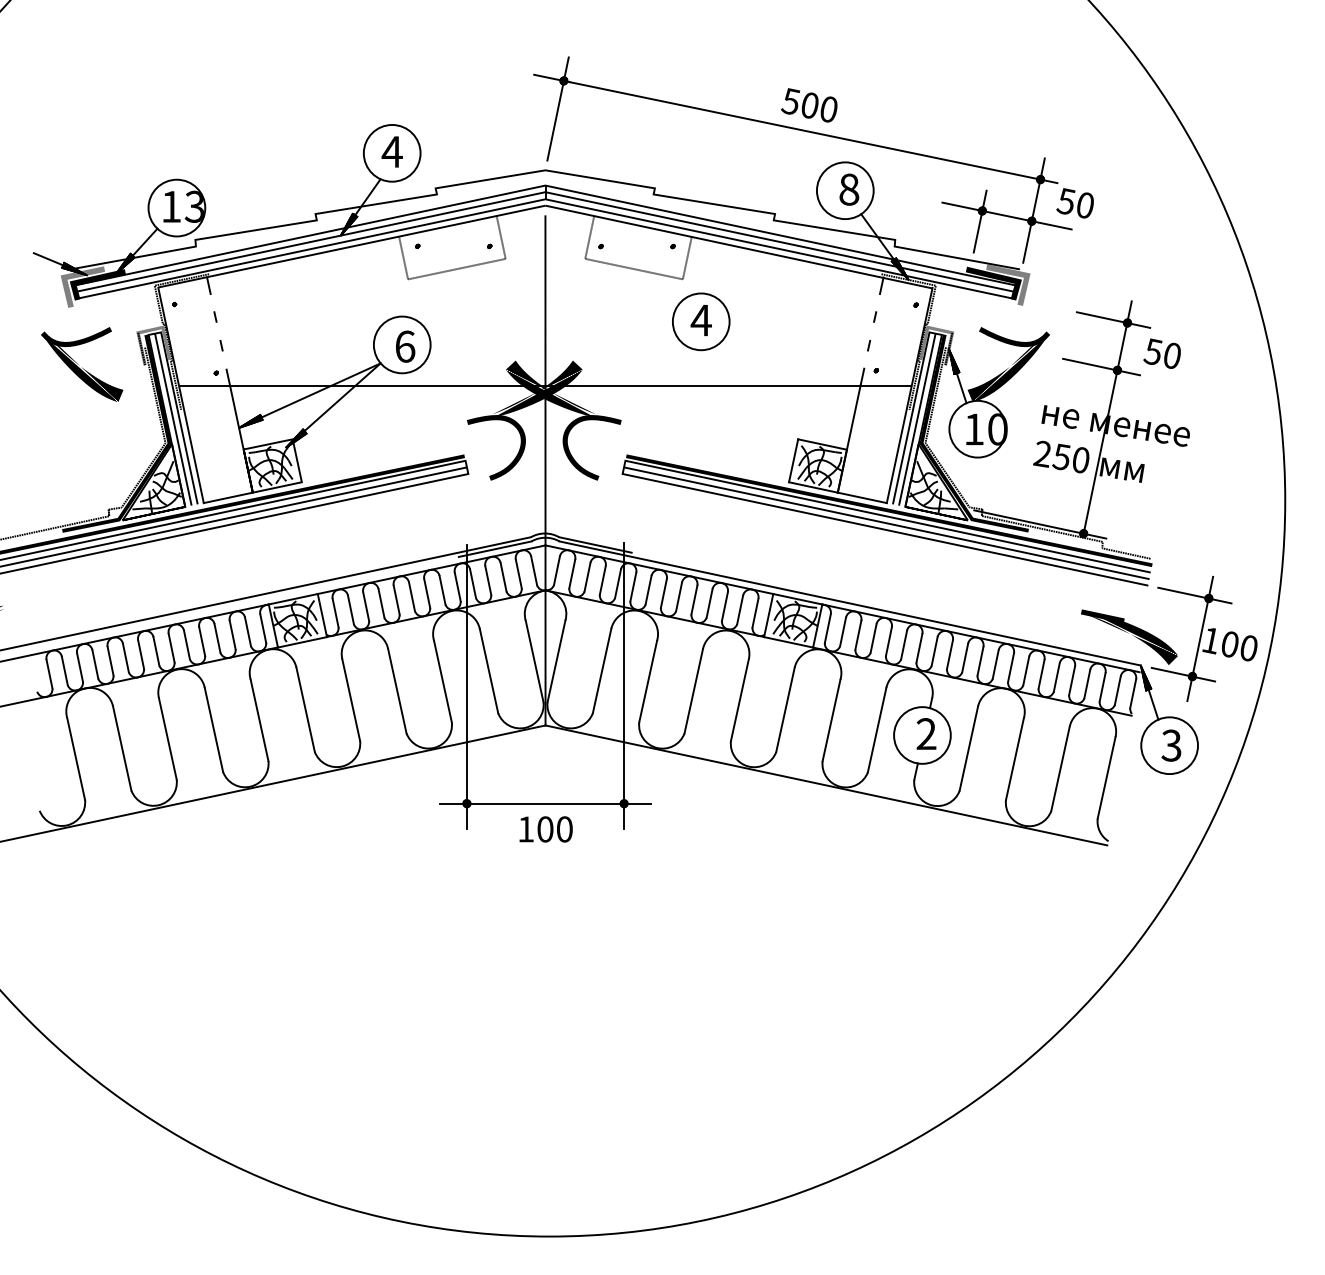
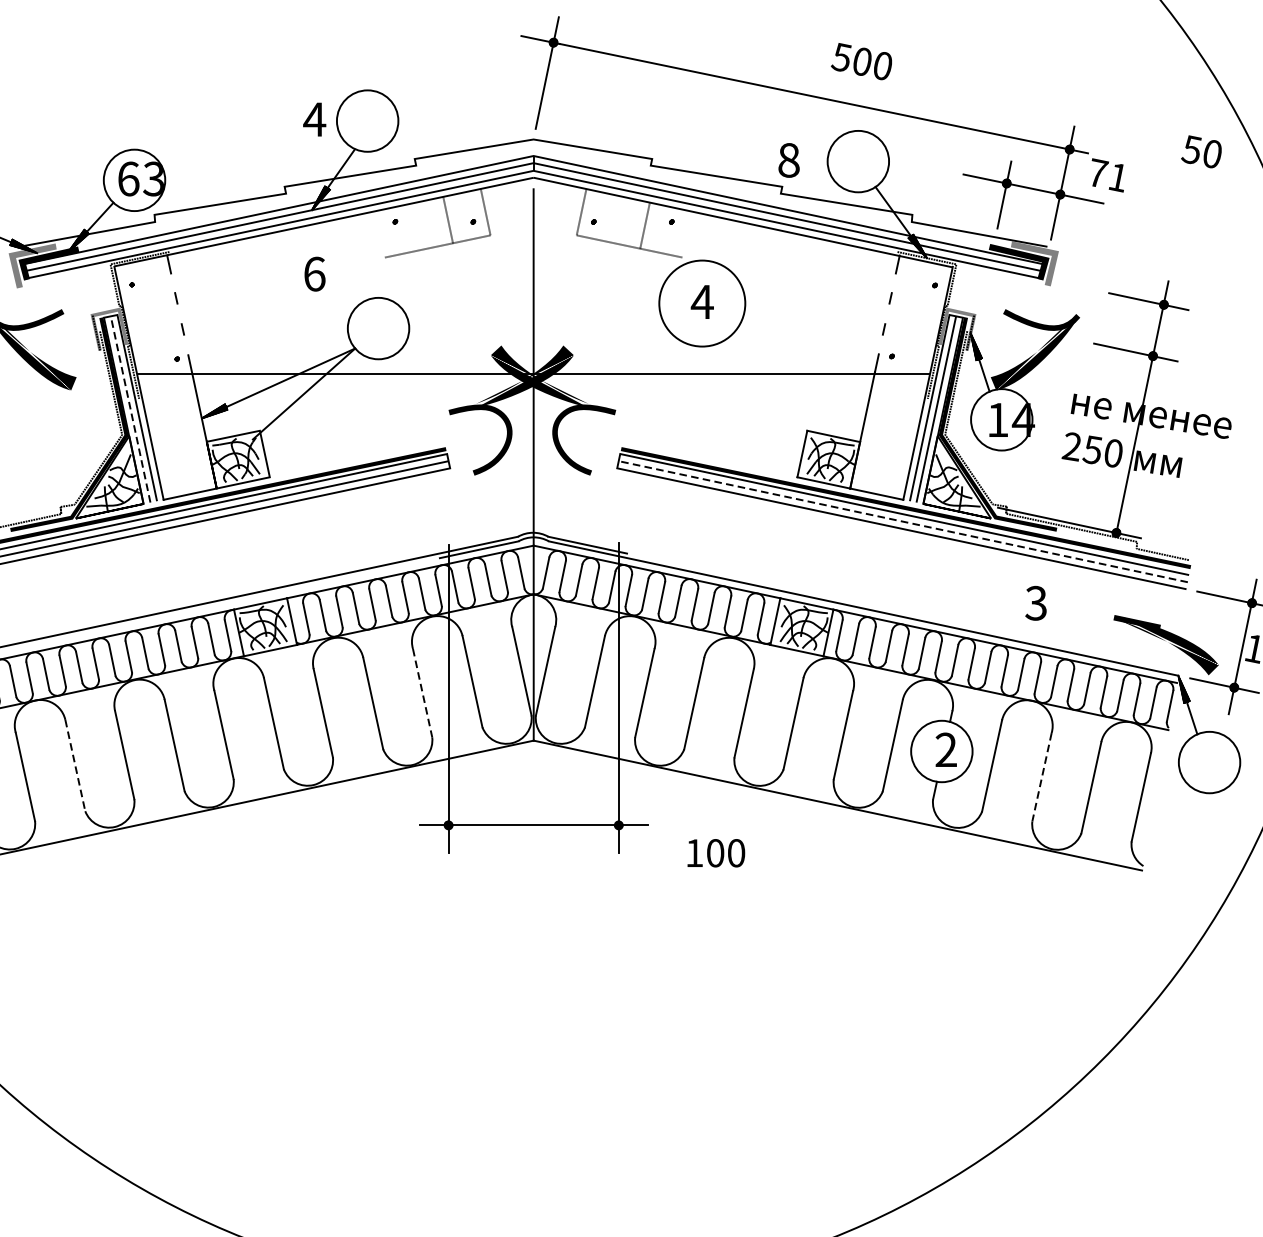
text: (809, 105) -> (861, 61), moved
text: (391, 151) -> (313, 119), moved
text: (849, 189) -> (789, 160), moved
text: (1074, 203) -> (1106, 175), 50 -> 71
text: (171, 206) -> (128, 178), 13 -> 63
line: (403, 257) -> (448, 219), moved
line: (686, 257) -> (644, 225), moved
circle: (700, 321) -> (701, 303), size x1.4
text: (405, 346) -> (314, 273), moved
text: (1161, 353) -> (1200, 151), moved
line: (173, 419) -> (130, 409), solid -> dashed
text: (997, 429) -> (1023, 420), 10 -> 14
hatch: (296, 438) -> (264, 429), removed
line: (886, 523) -> (902, 521), solid -> dashed
line: (442, 681) -> (422, 693), solid -> dashed
text: (1171, 745) -> (1036, 603), moved
line: (122, 748) -> (75, 765), solid -> dashed
line: (1014, 759) -> (1041, 777), solid -> dashed
text: (545, 829) -> (715, 853), moved

